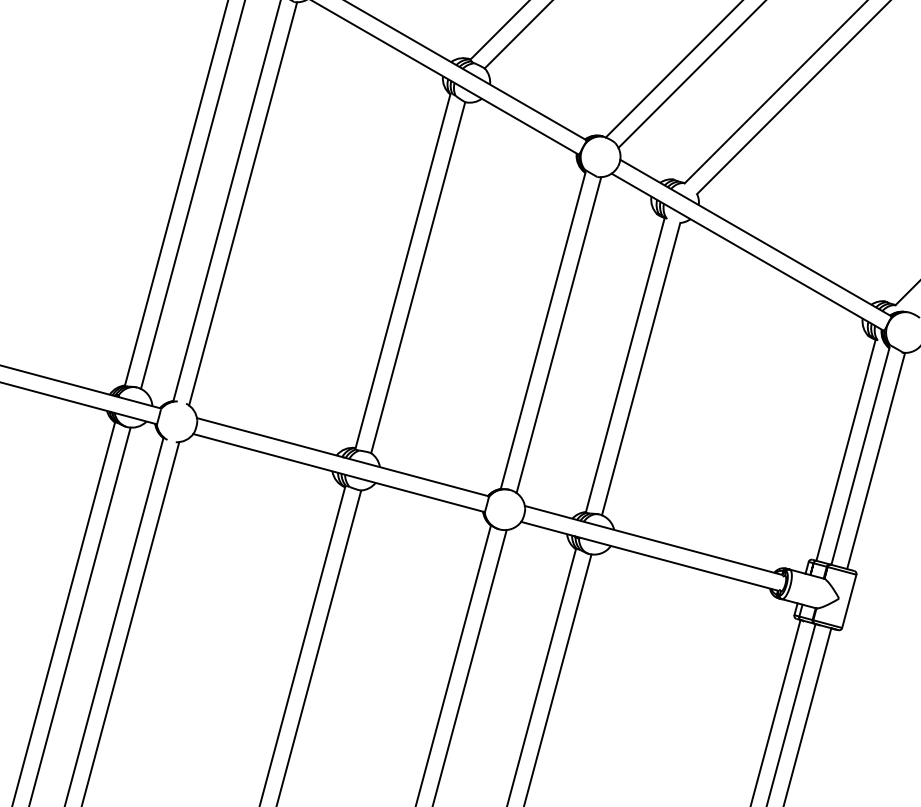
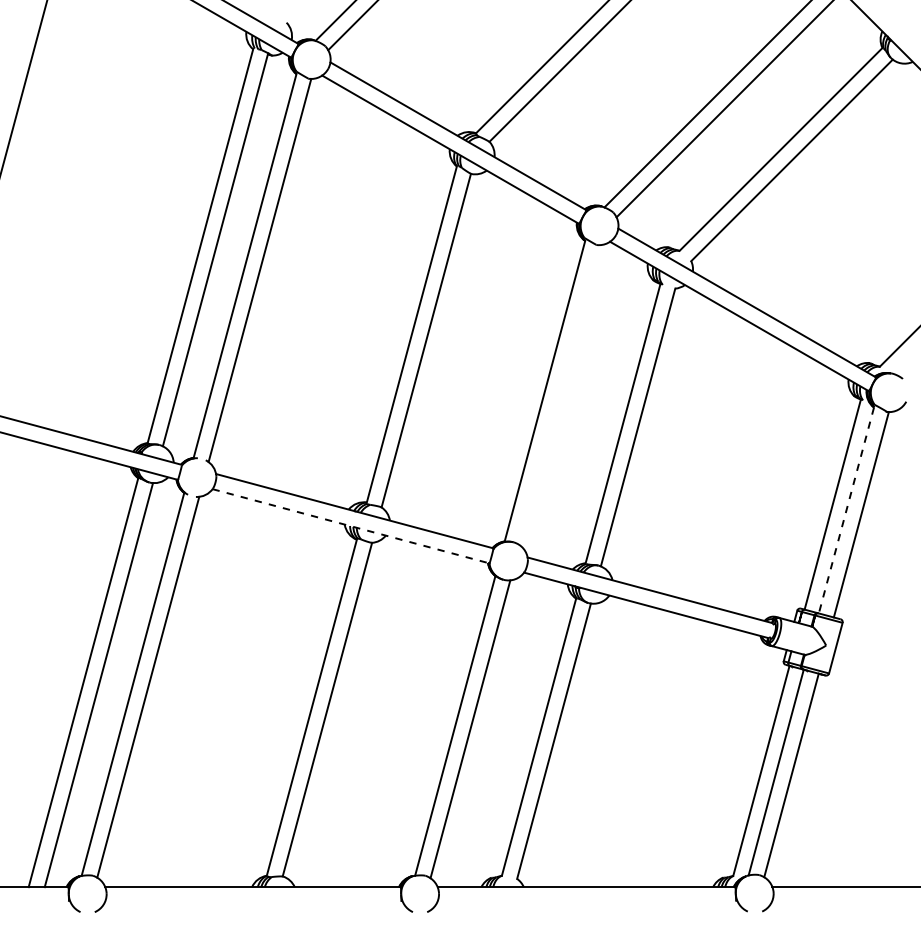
line: (558, 335) -> (559, 395), removed
line: (860, 456) -> (846, 510), solid -> dashed
line: (339, 473) -> (351, 526), solid -> dashed

